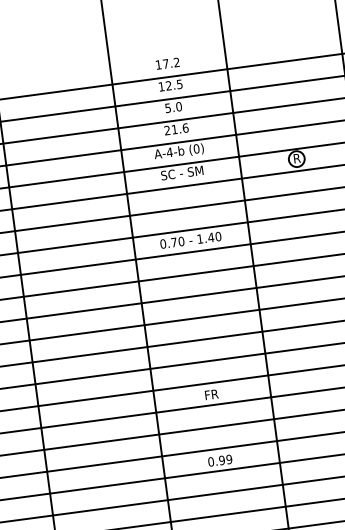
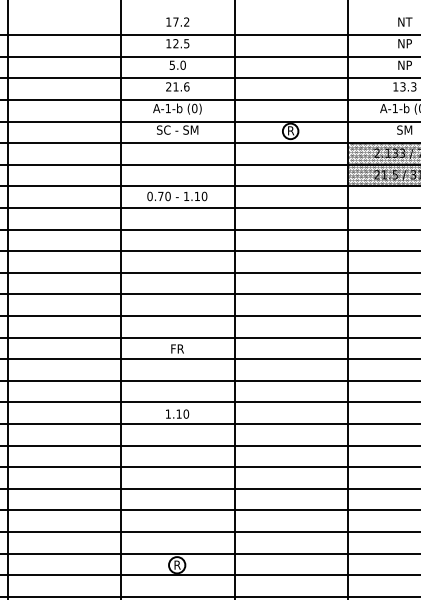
text: (170, 152) -> (168, 108), A-4-b -> A-1-b
text: (211, 236) -> (197, 195), 1.40 -> 1.10
text: (219, 460) -> (176, 413), 0.99 -> 1.10

